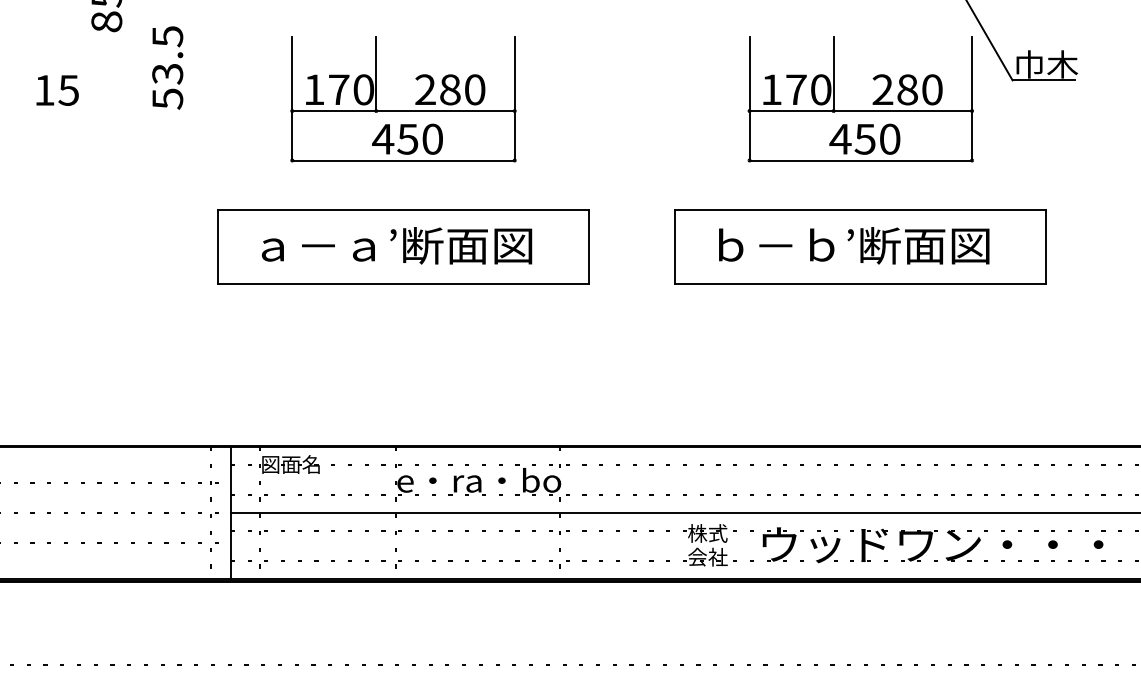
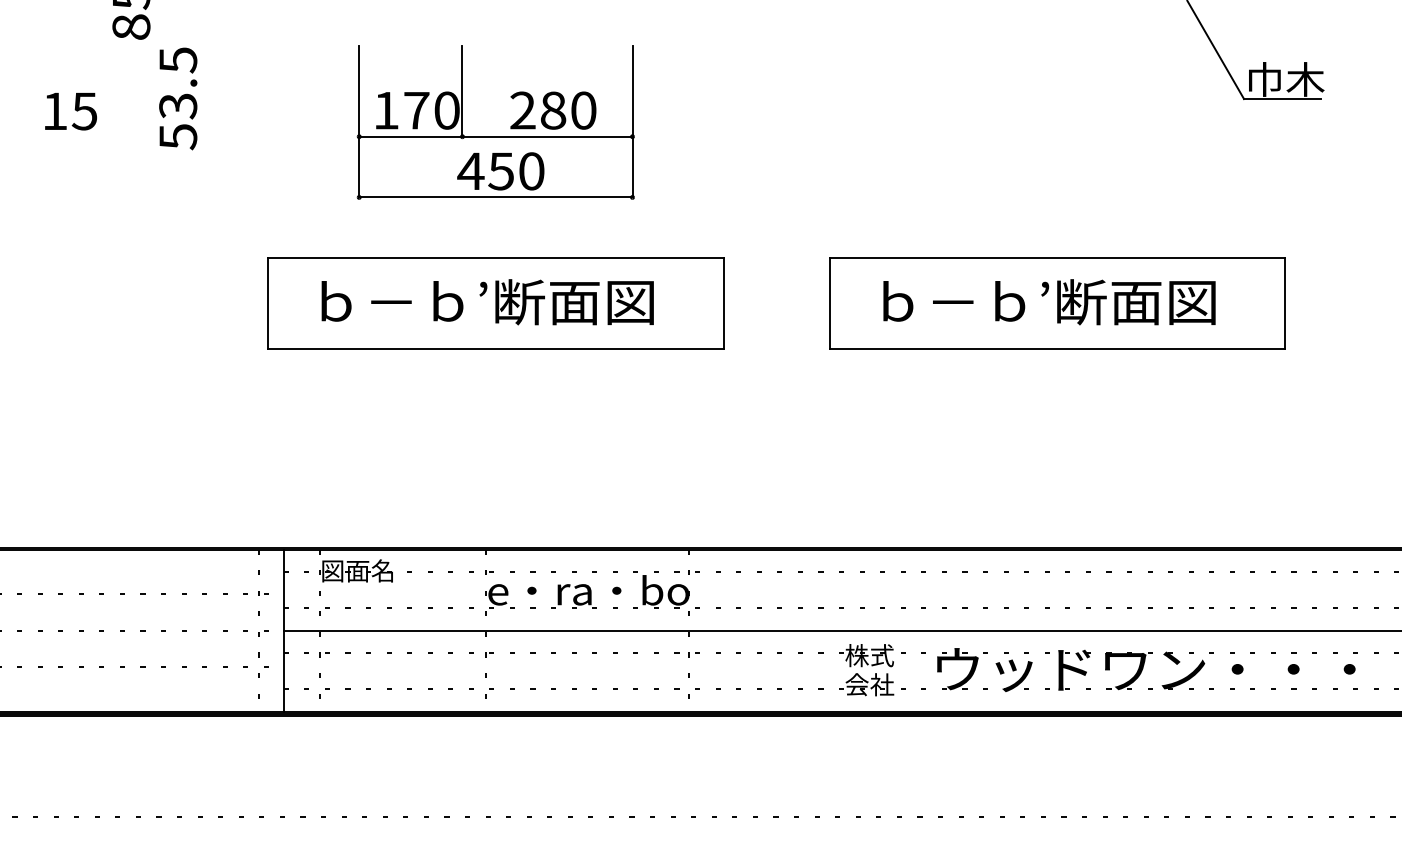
text: (167, 67) -> (178, 98), moved
part: (860, 110) -> (1057, 136), removed
text: (319, 245) -> (392, 301), ａ－ａ’断面図 -> ｂ－ｂ’断面図

